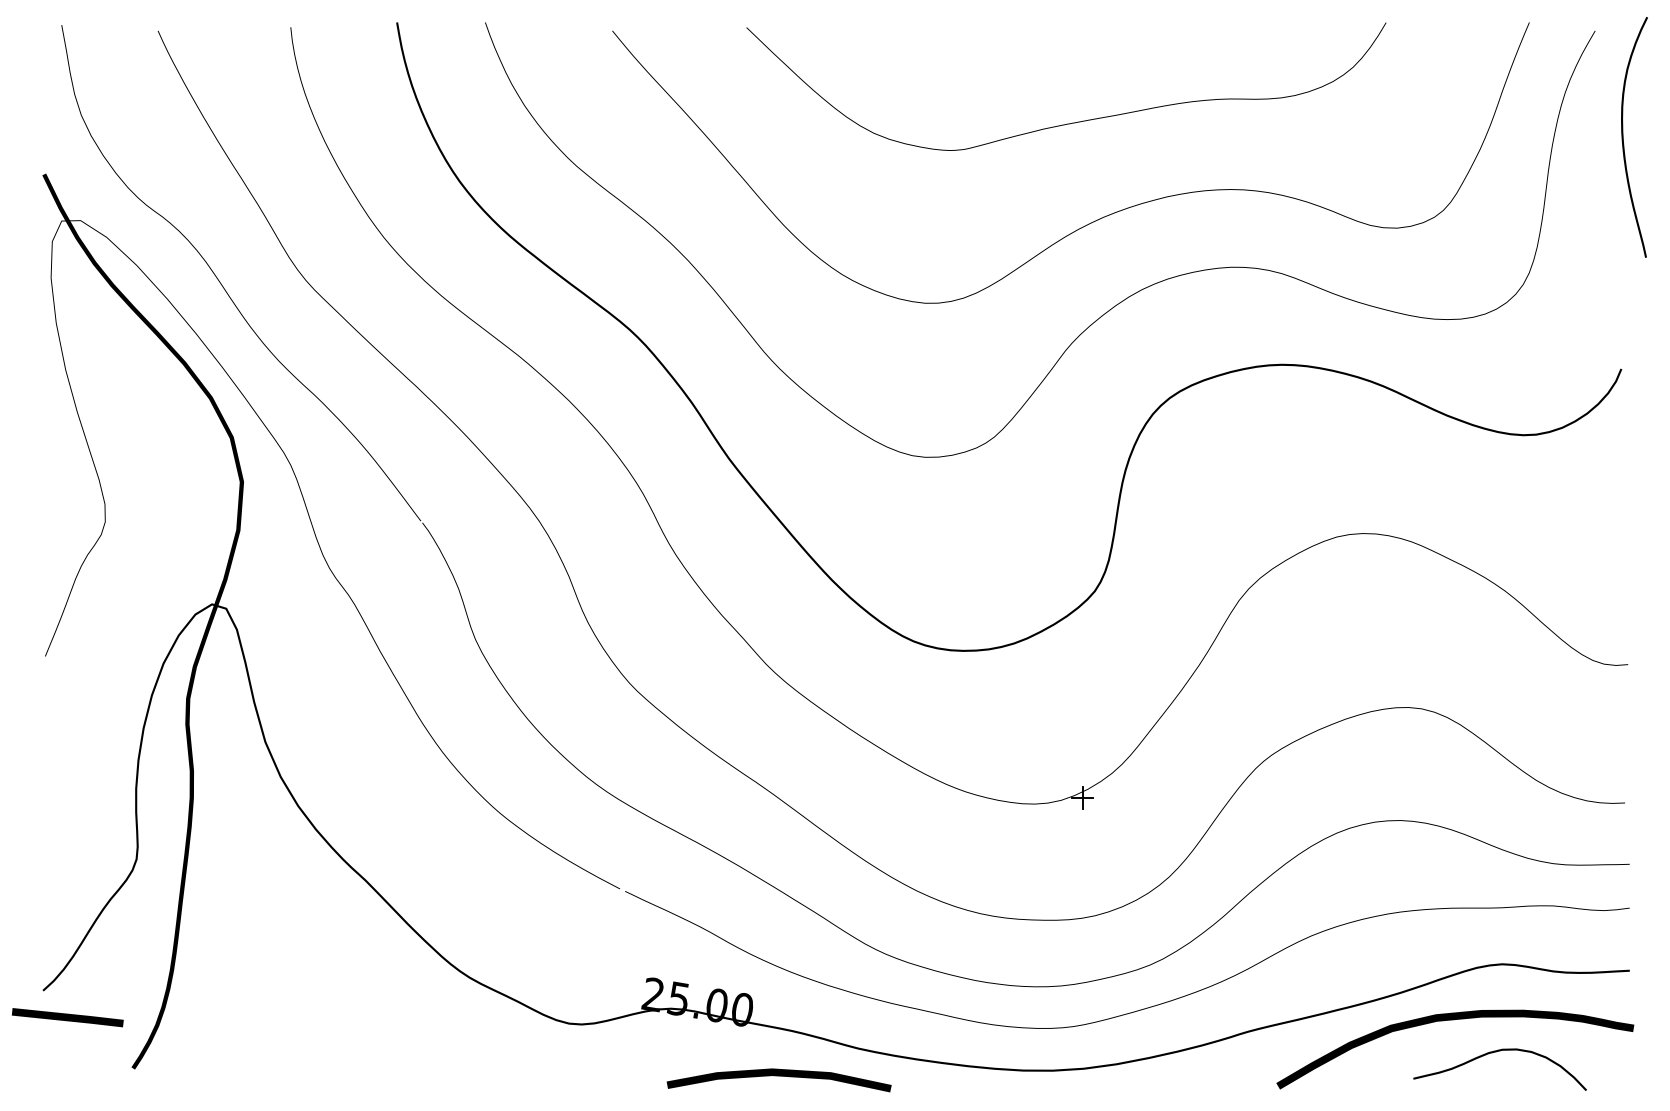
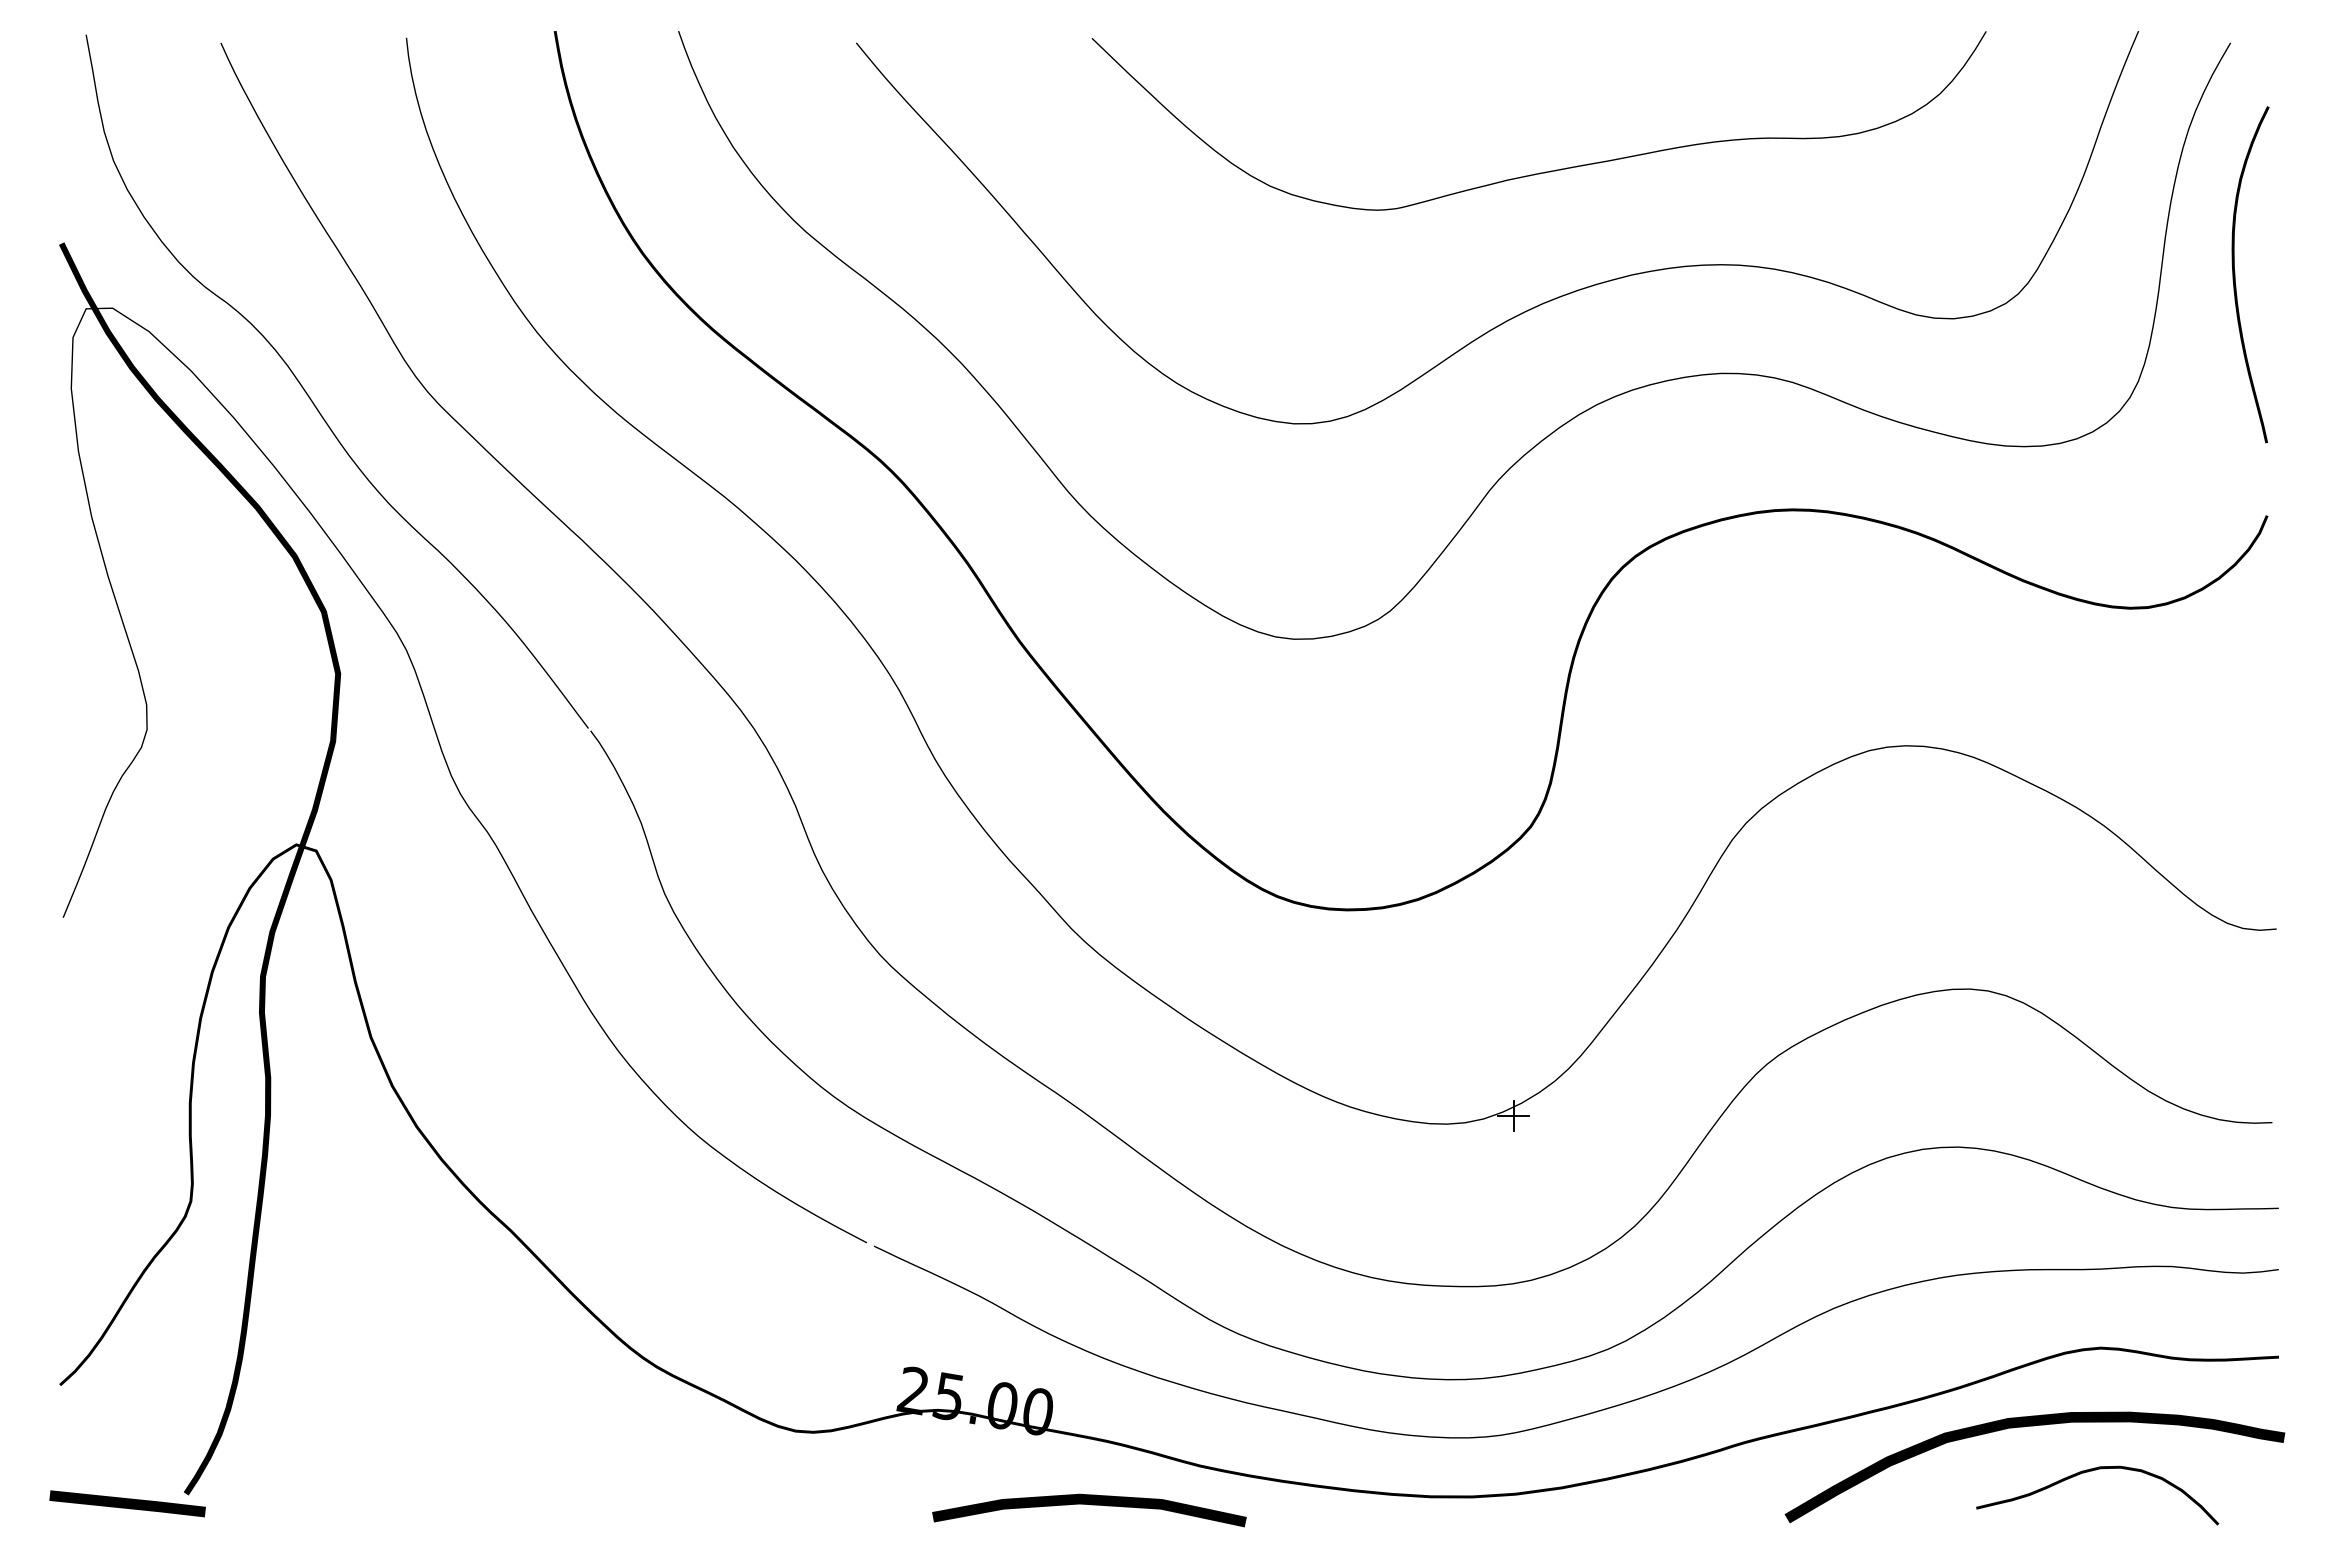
curve: (1074, 122) -> (1550, 170), moved
curve: (1623, 137) -> (2235, 274), moved
line: (67, 1017) -> (127, 1503), moved

